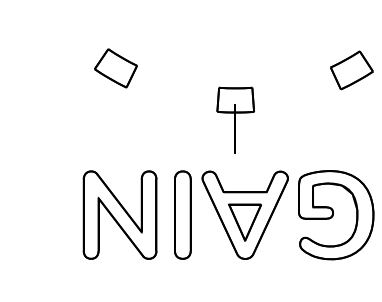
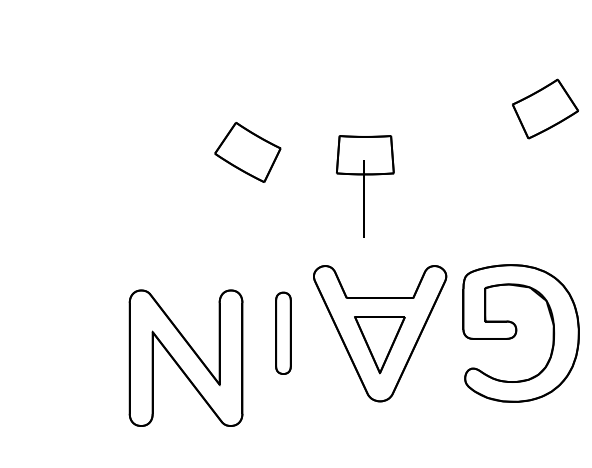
part: (115, 68) -> (247, 152), moved
part: (119, 214) -> (185, 357), moved
part: (182, 214) -> (282, 332), size x0.6

